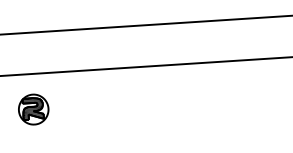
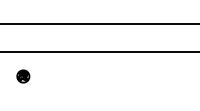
part: (34, 109) -> (23, 76), size x0.6

